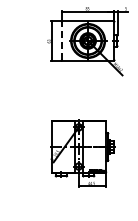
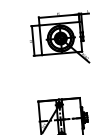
line: (61, 40) -> (40, 39), dashed -> solid

